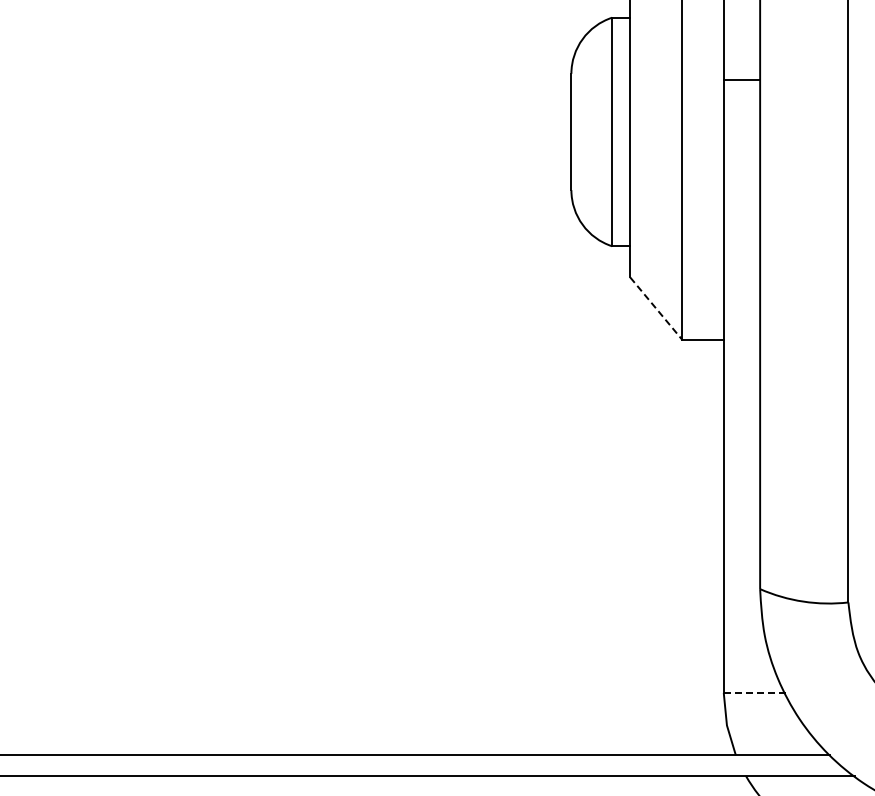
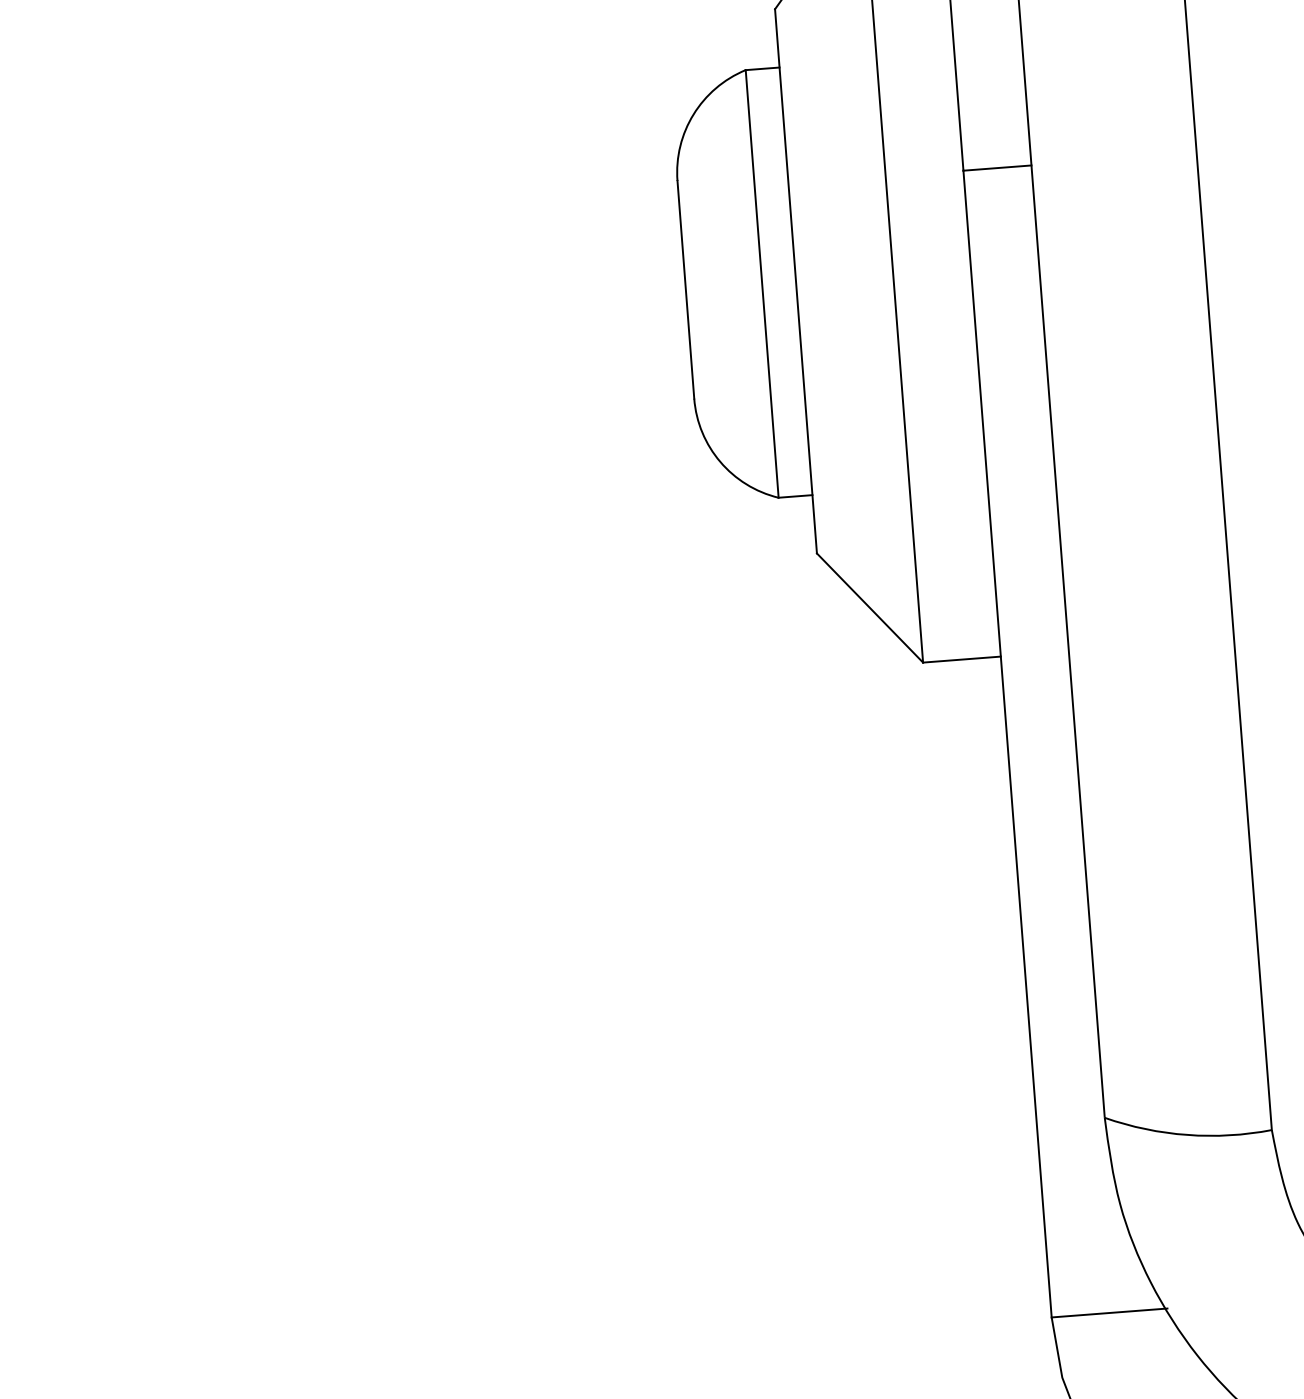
line: (656, 308) -> (870, 607), dashed -> solid
line: (754, 693) -> (1109, 1313), dashed -> solid

